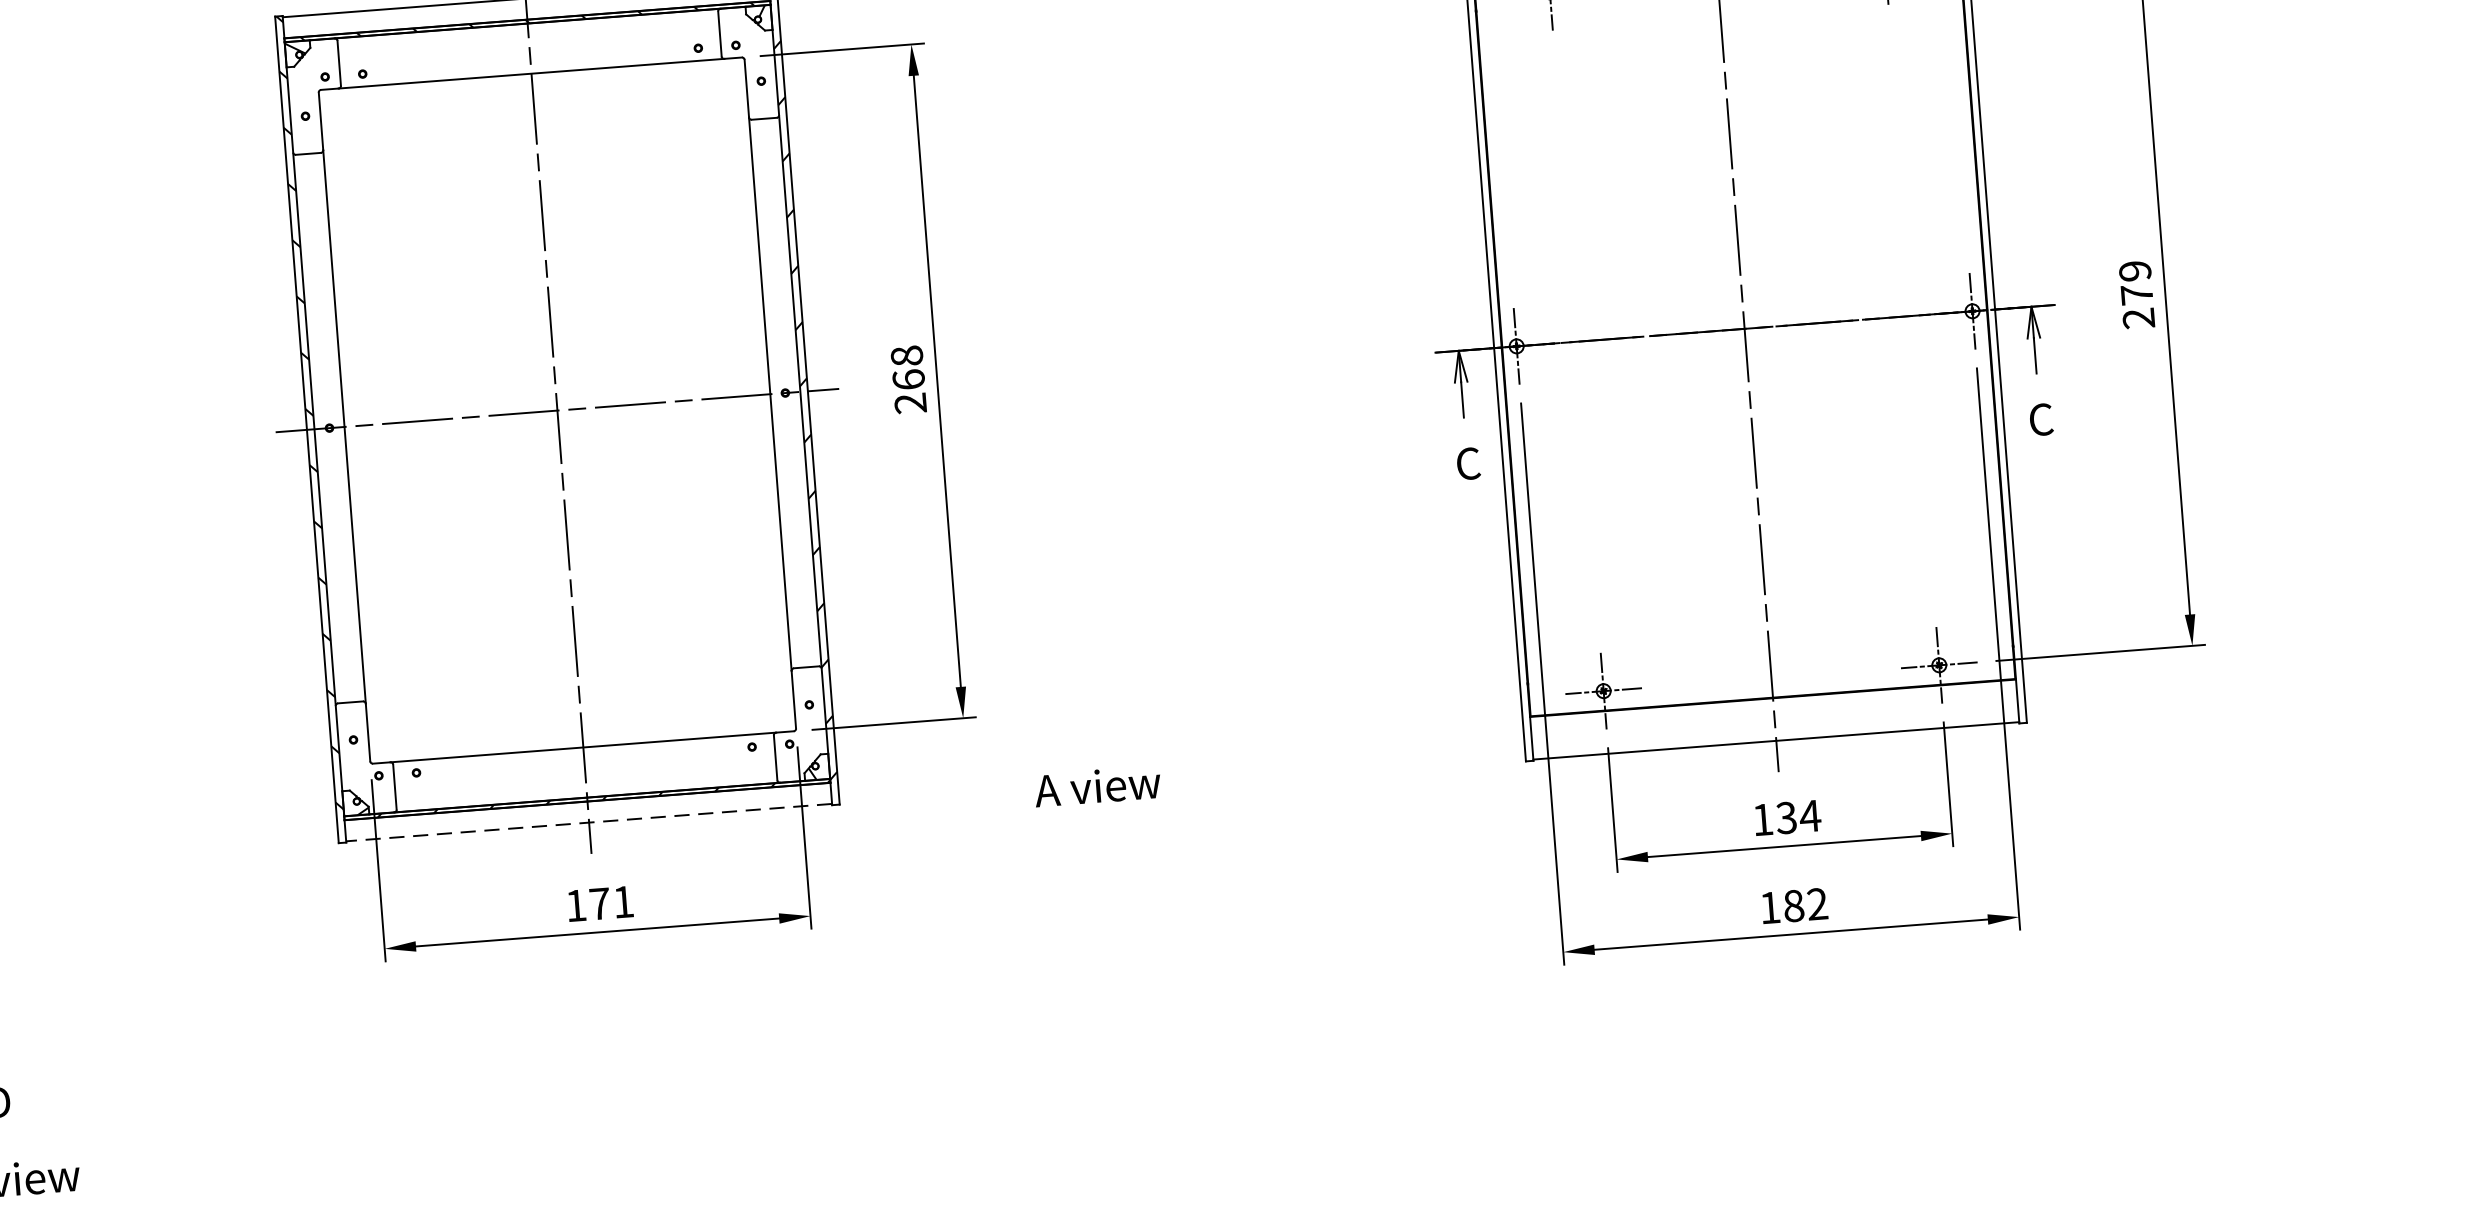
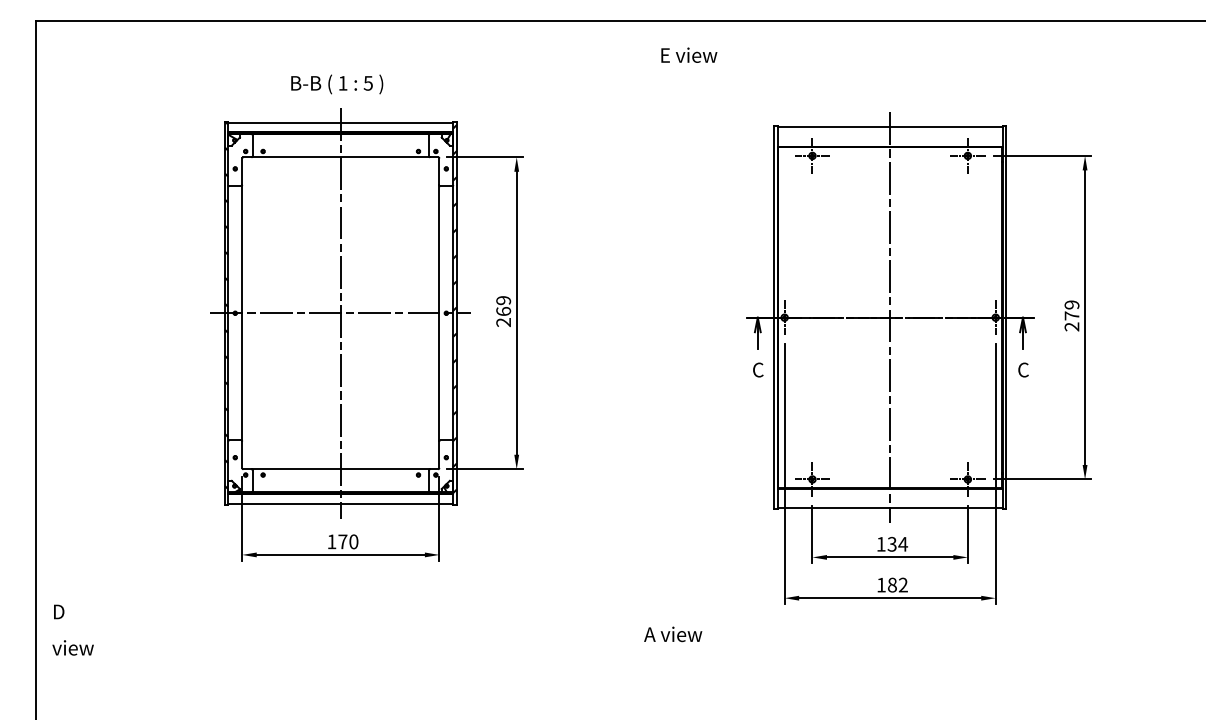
text: (906, 355) -> (503, 300), 268 -> 269
text: (1098, 786) -> (673, 634), moved
line: (588, 823) -> (340, 504), dashed -> solid
text: (622, 901) -> (353, 541), 171 -> 170

